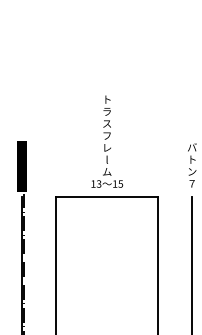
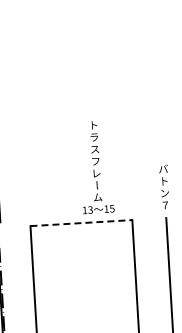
text: (107, 141) -> (96, 167), moved
line: (107, 196) -> (81, 223), solid -> dashed

